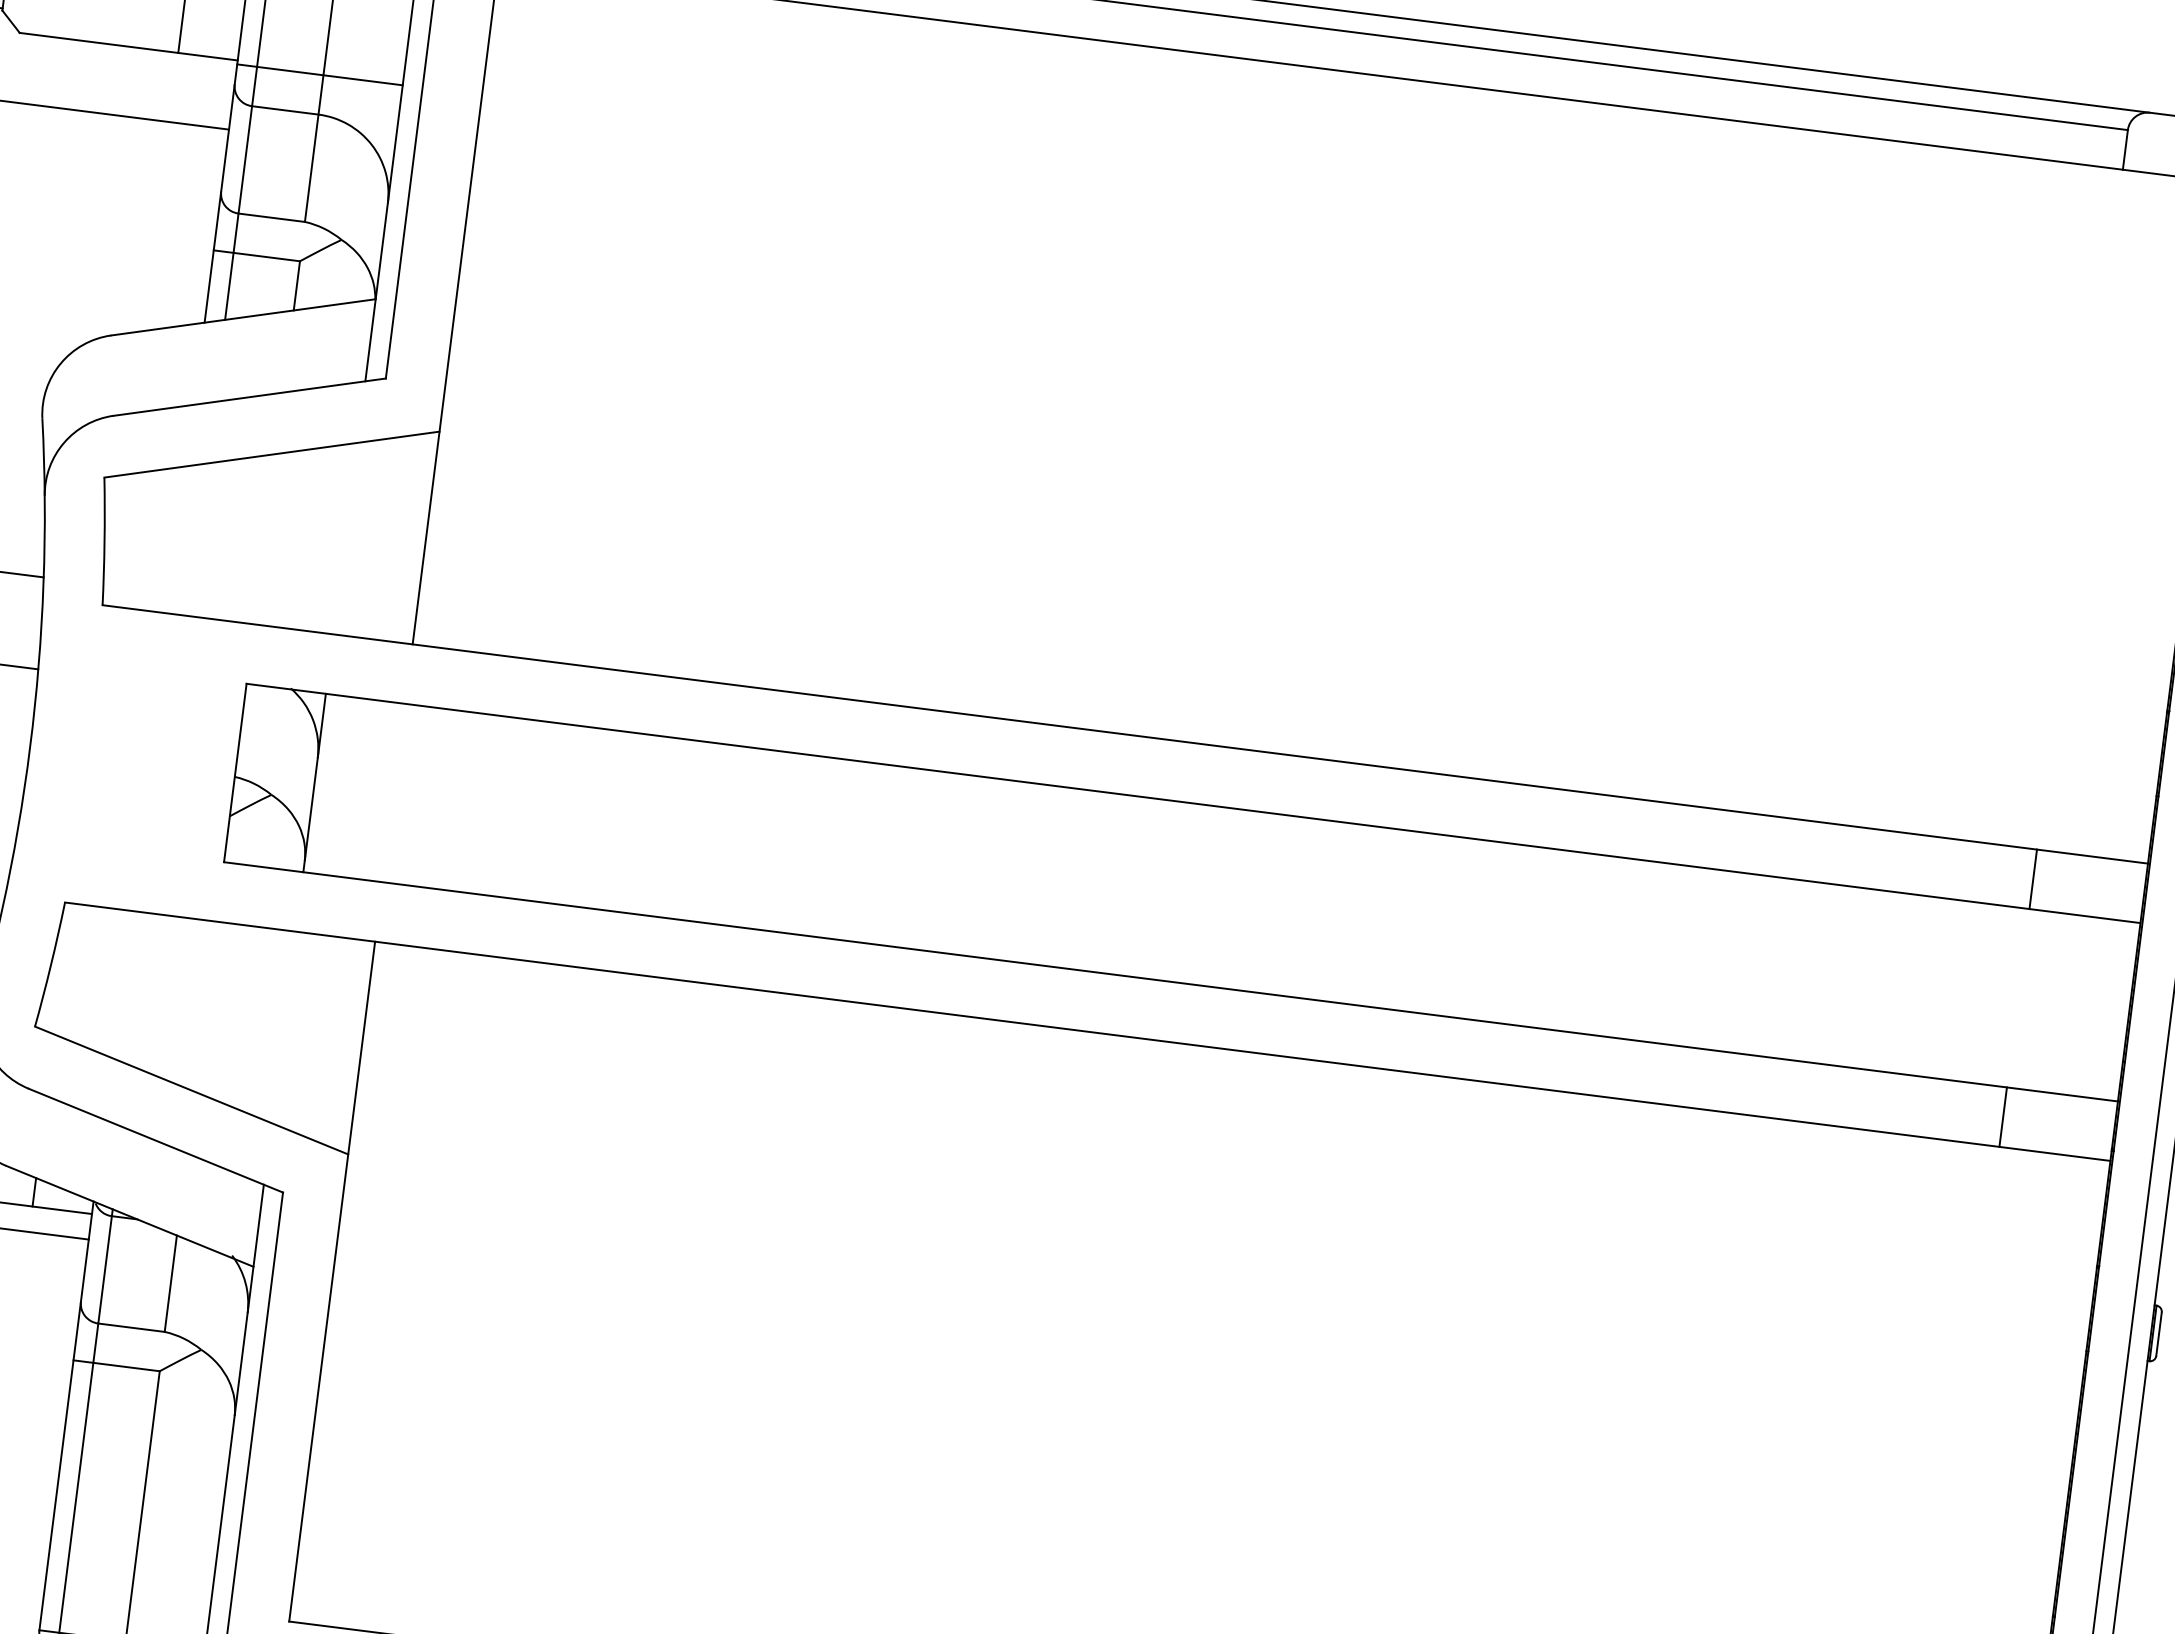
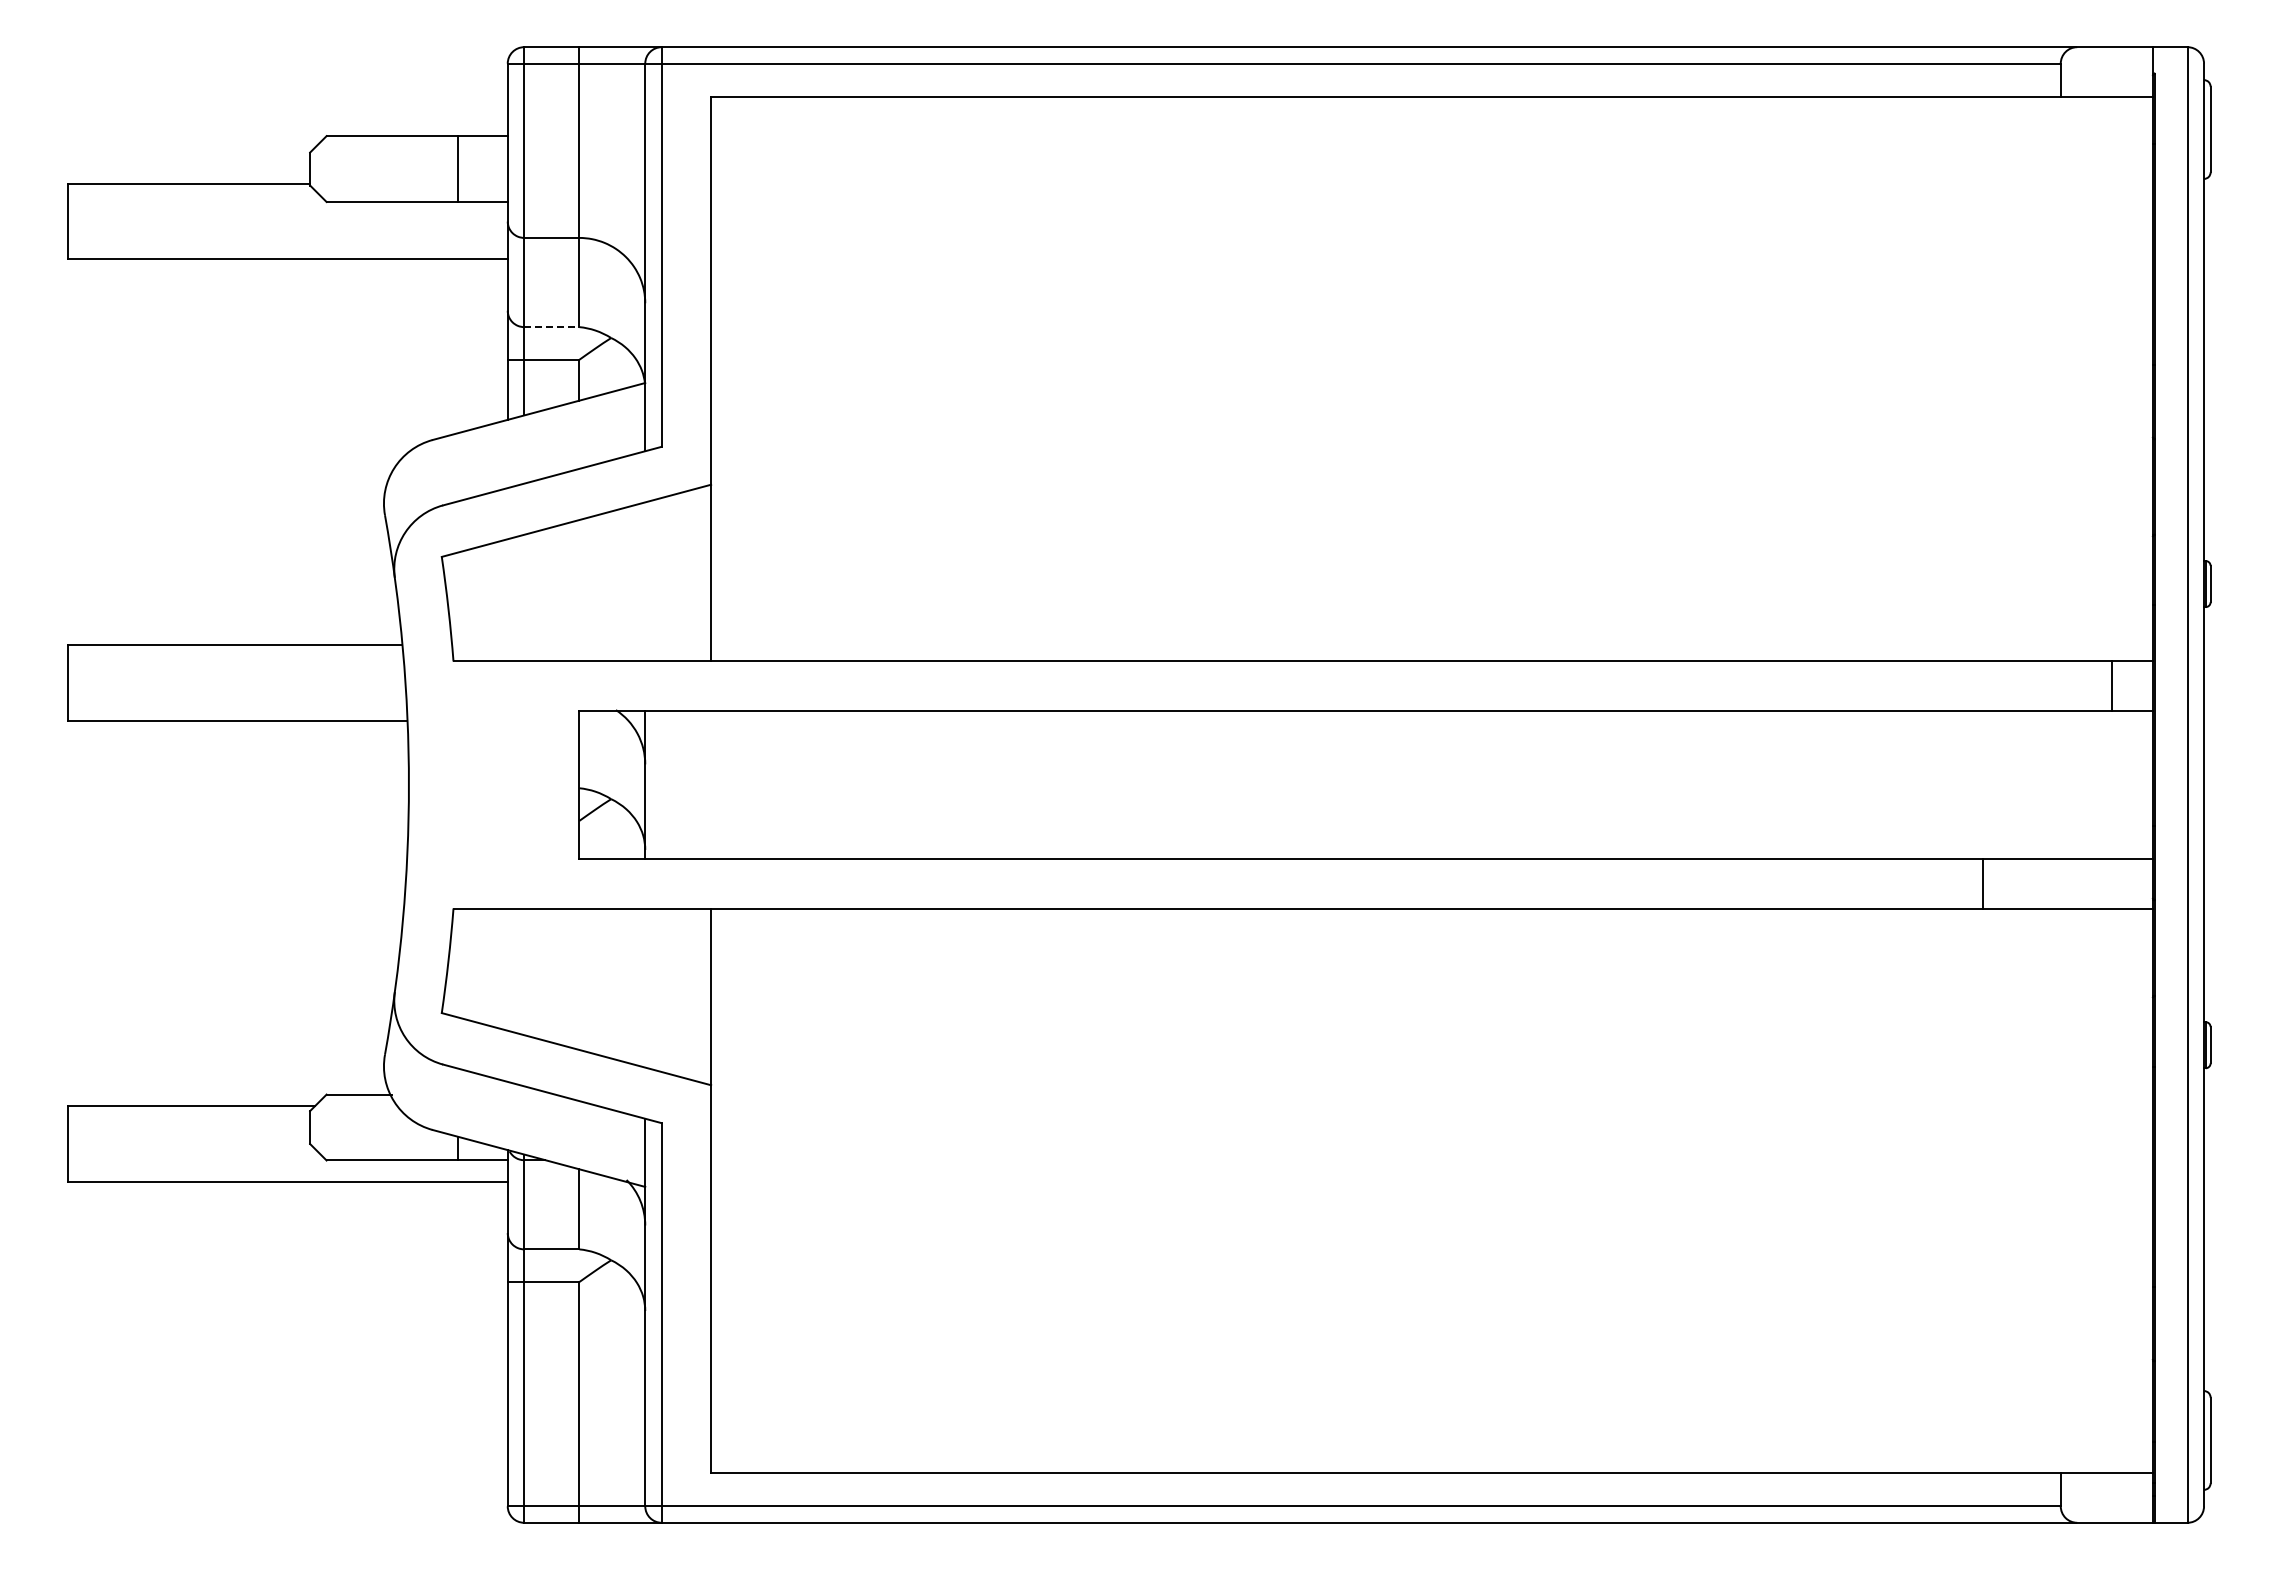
line: (319, 75) -> (576, 205), removed
line: (271, 218) -> (551, 327), solid -> dashed
line: (2033, 878) -> (2111, 685), moved
line: (2002, 1116) -> (1982, 883), moved

